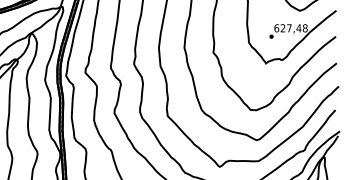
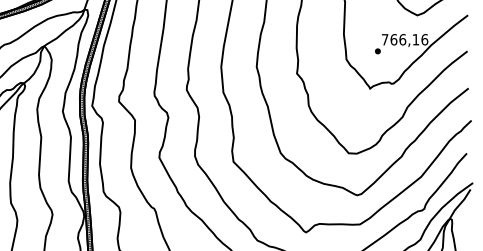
text: (290, 28) -> (404, 39), 627,48 -> 766,16

